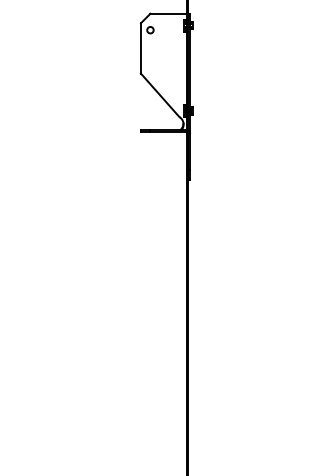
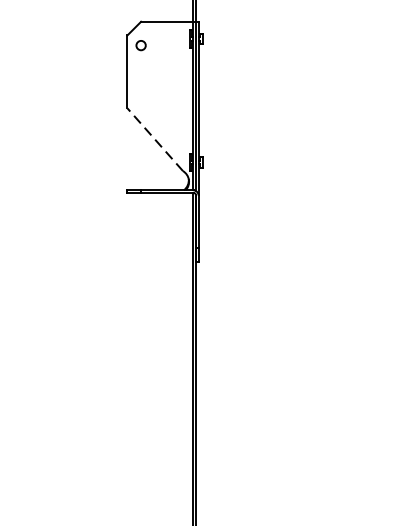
line: (159, 94) -> (154, 138), solid -> dashed

